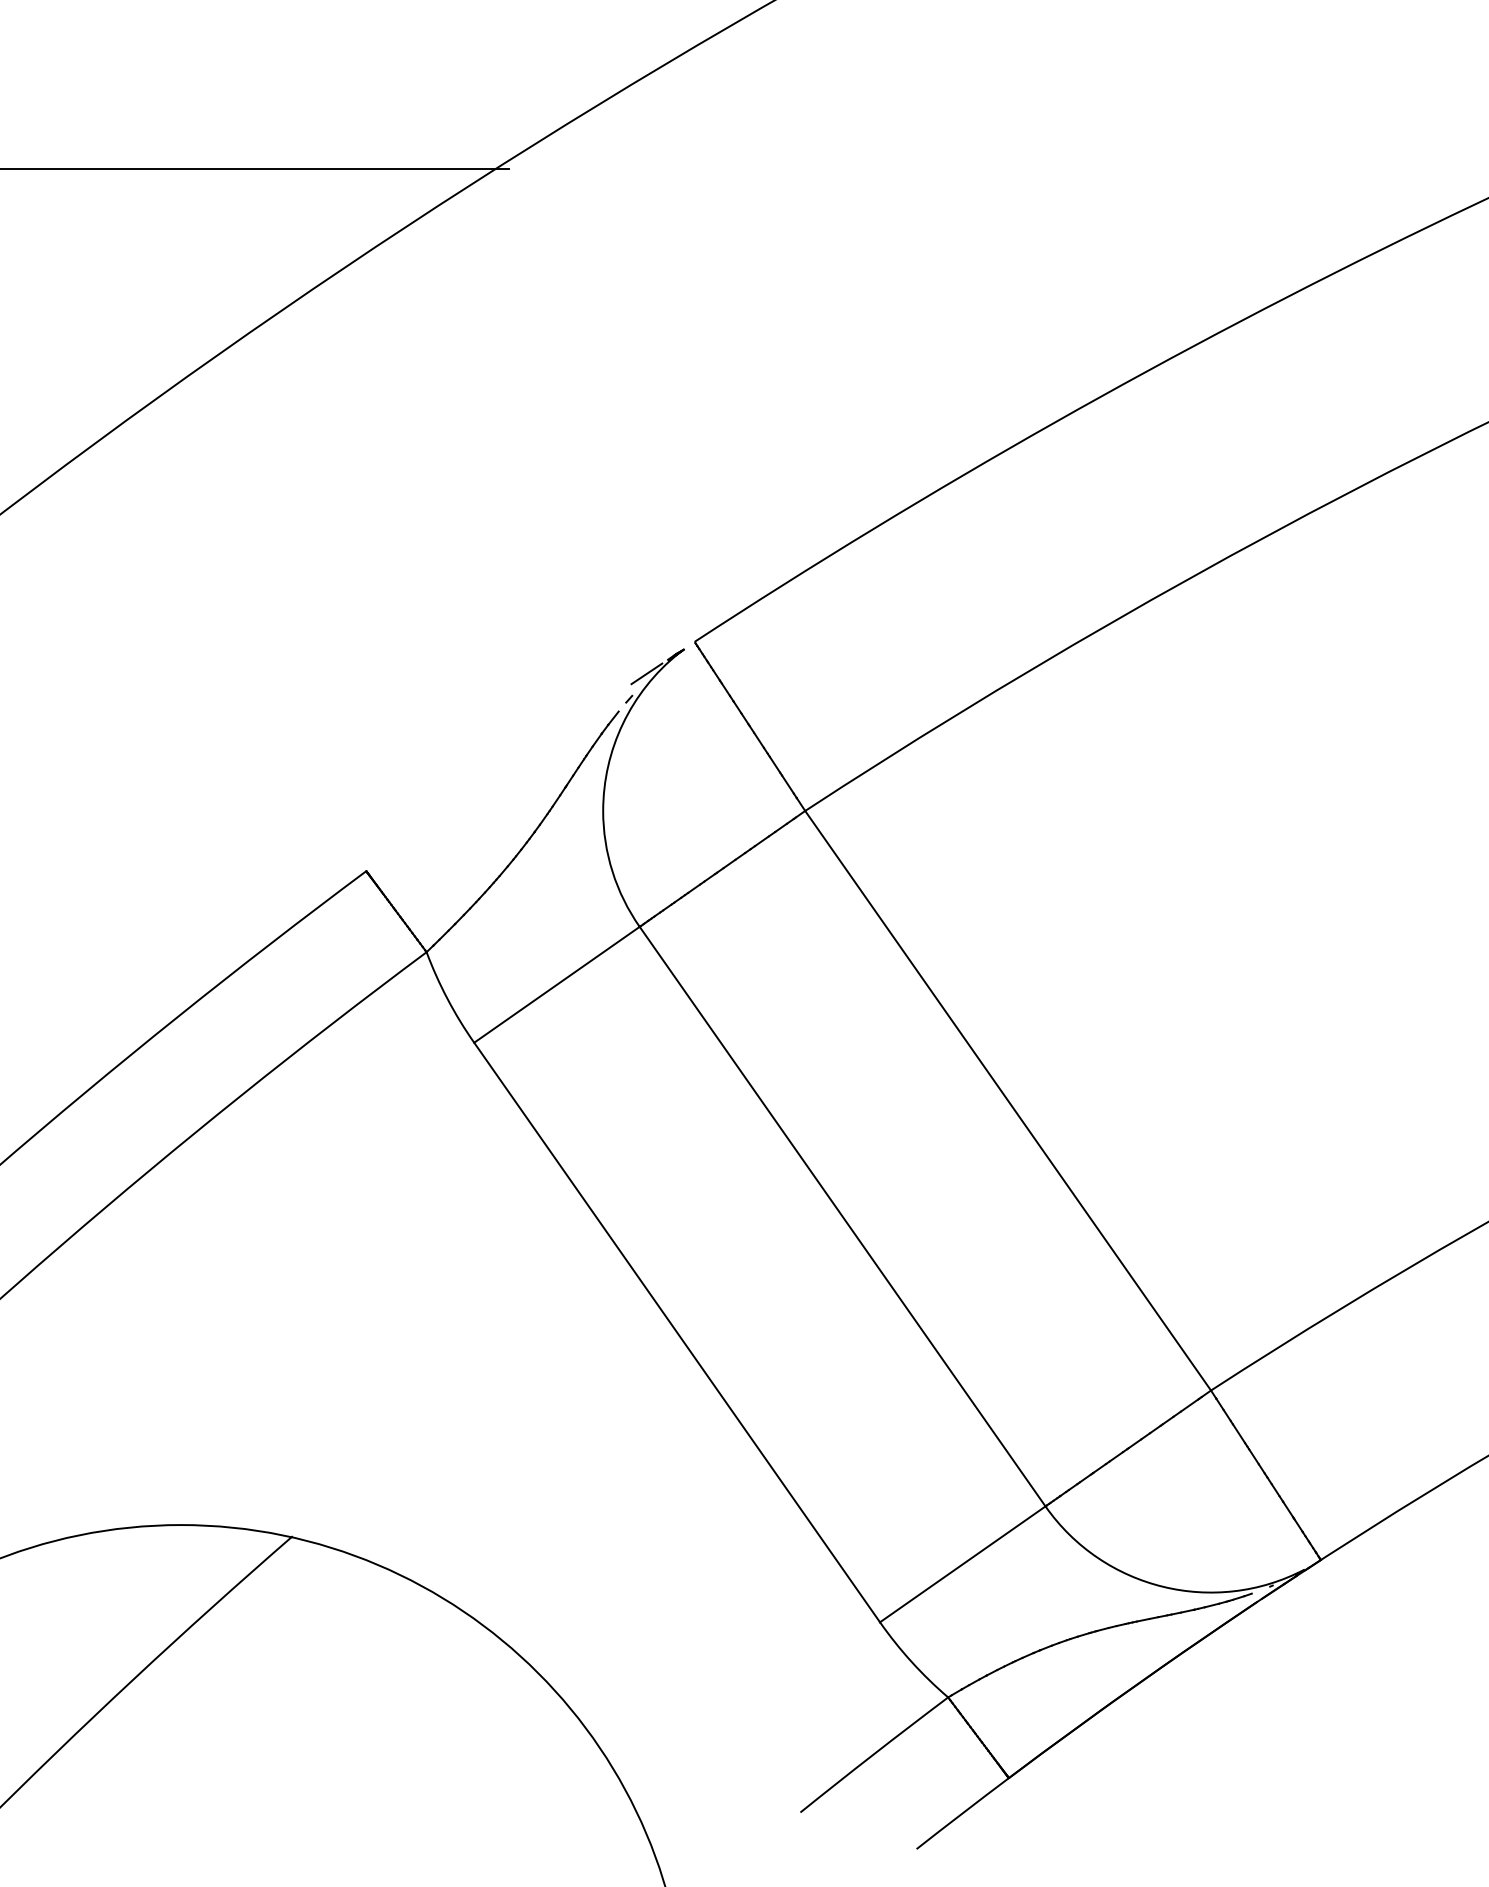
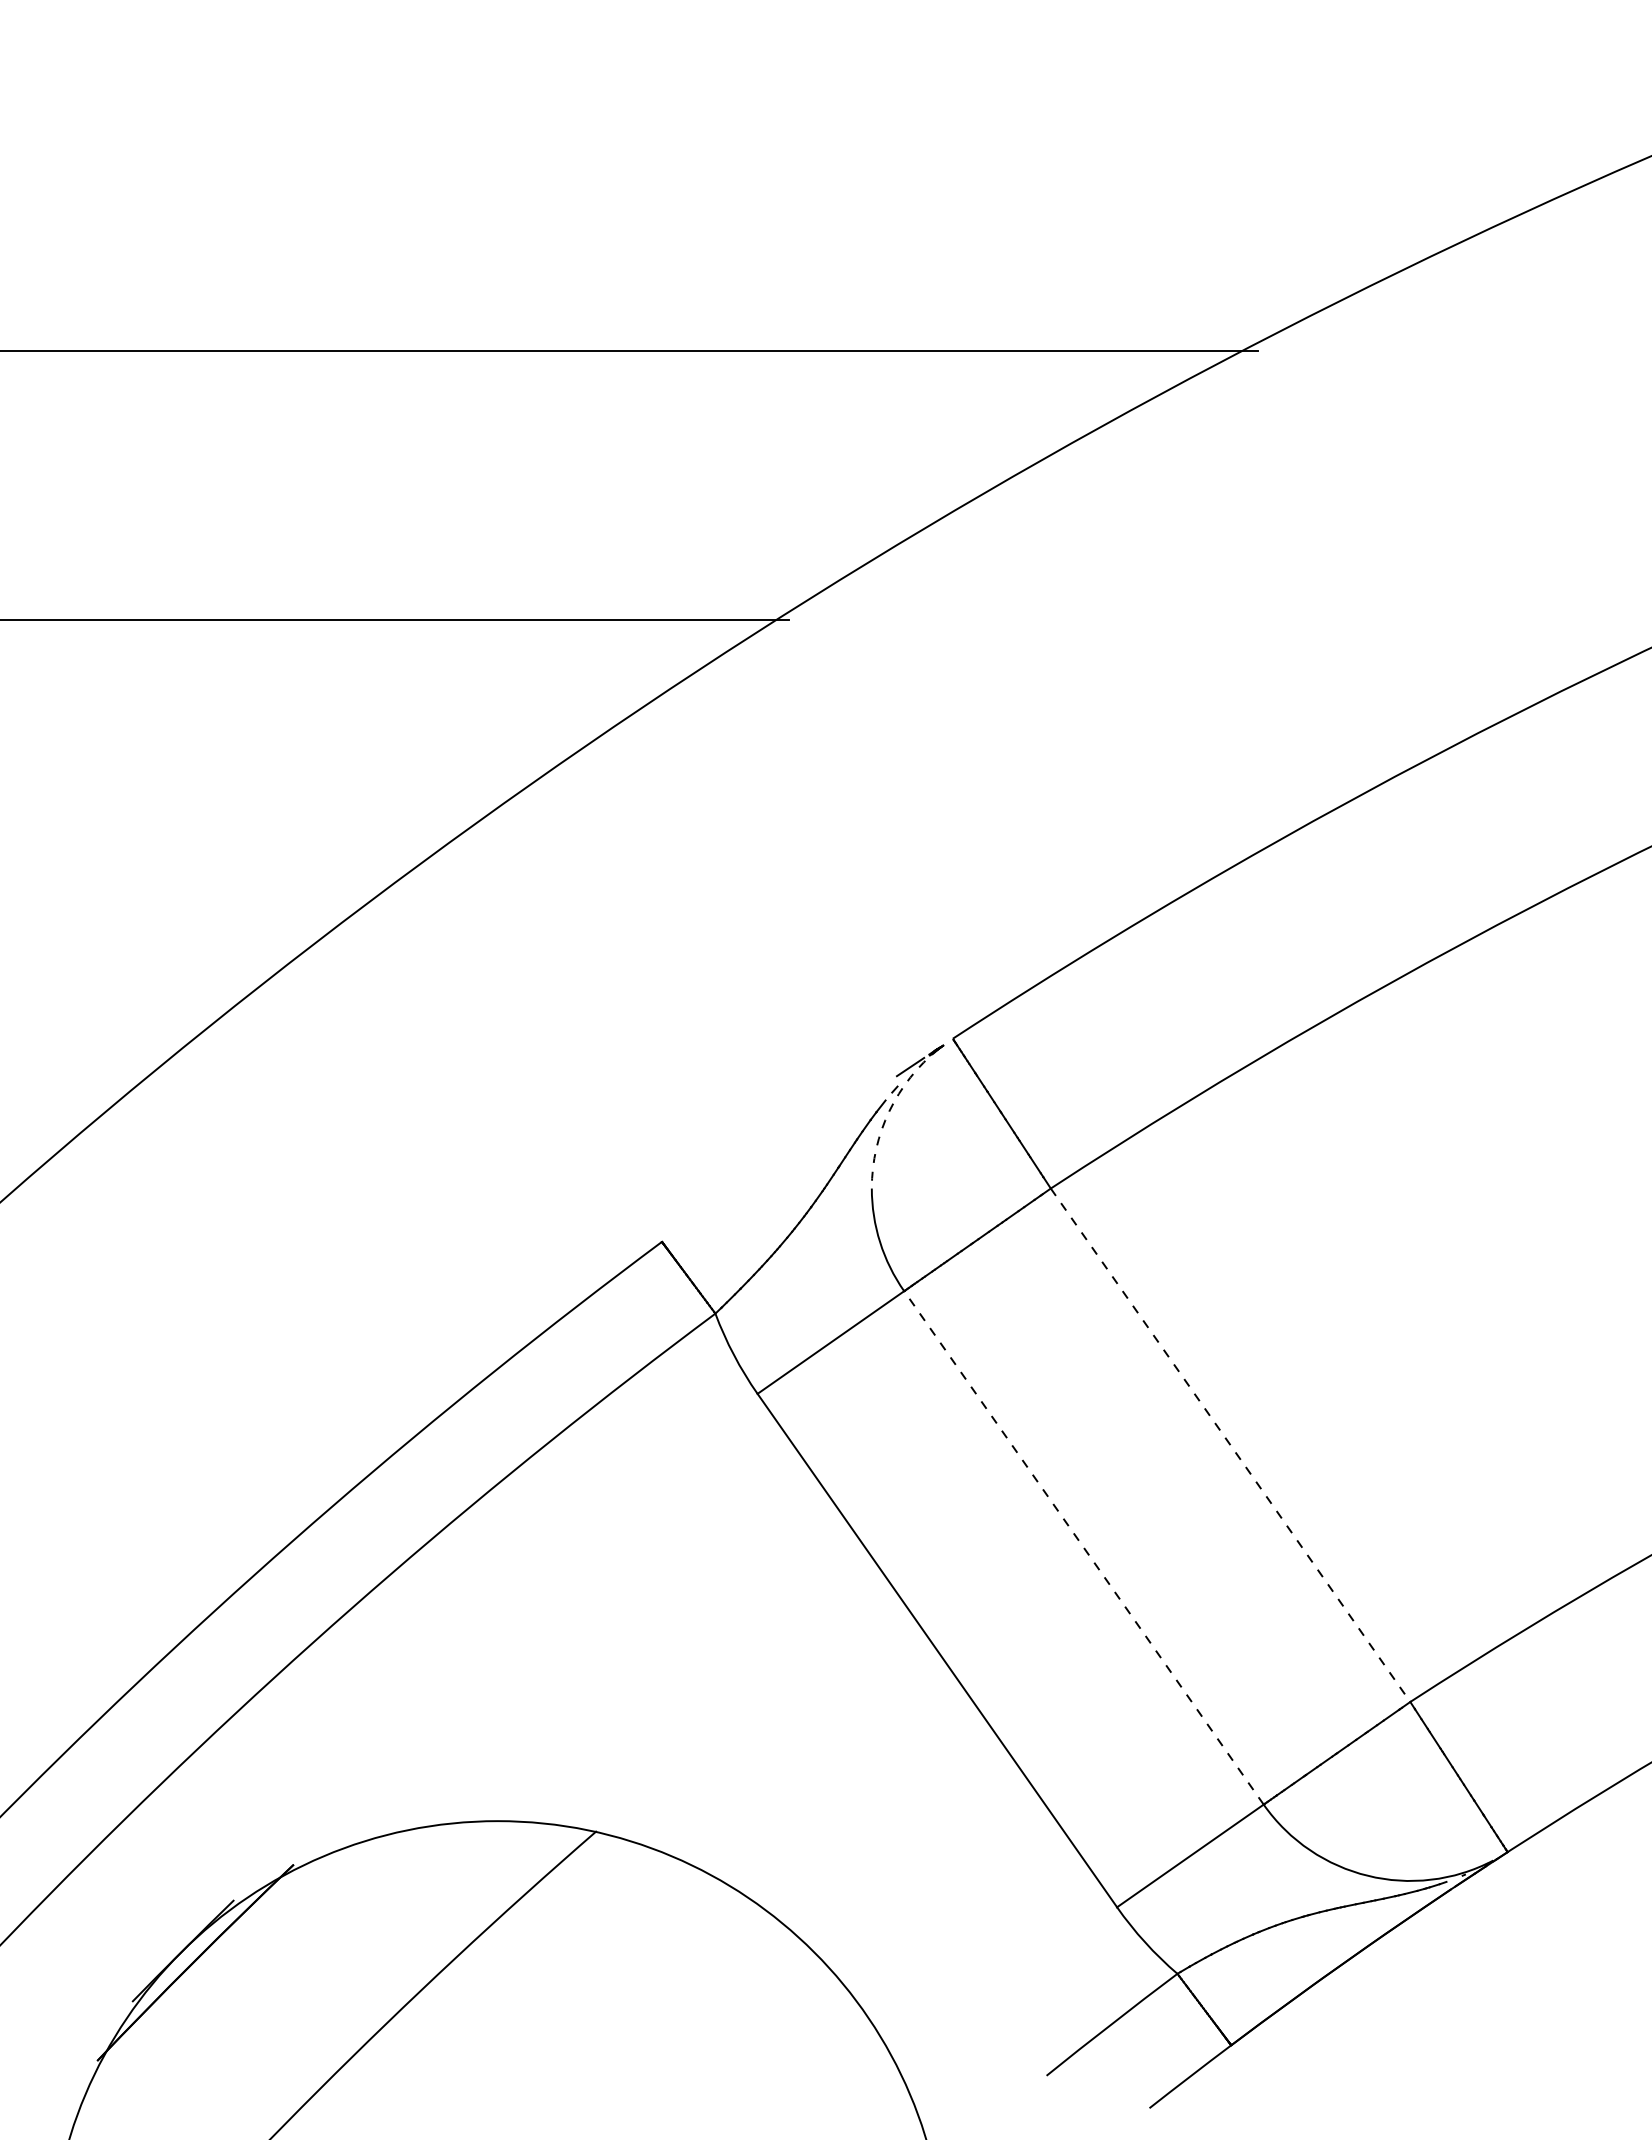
arc: (623, 724) -> (889, 1111), solid -> dashed
line: (1008, 1101) -> (1230, 1445), solid -> dashed
line: (842, 1216) -> (1083, 1547), solid -> dashed

